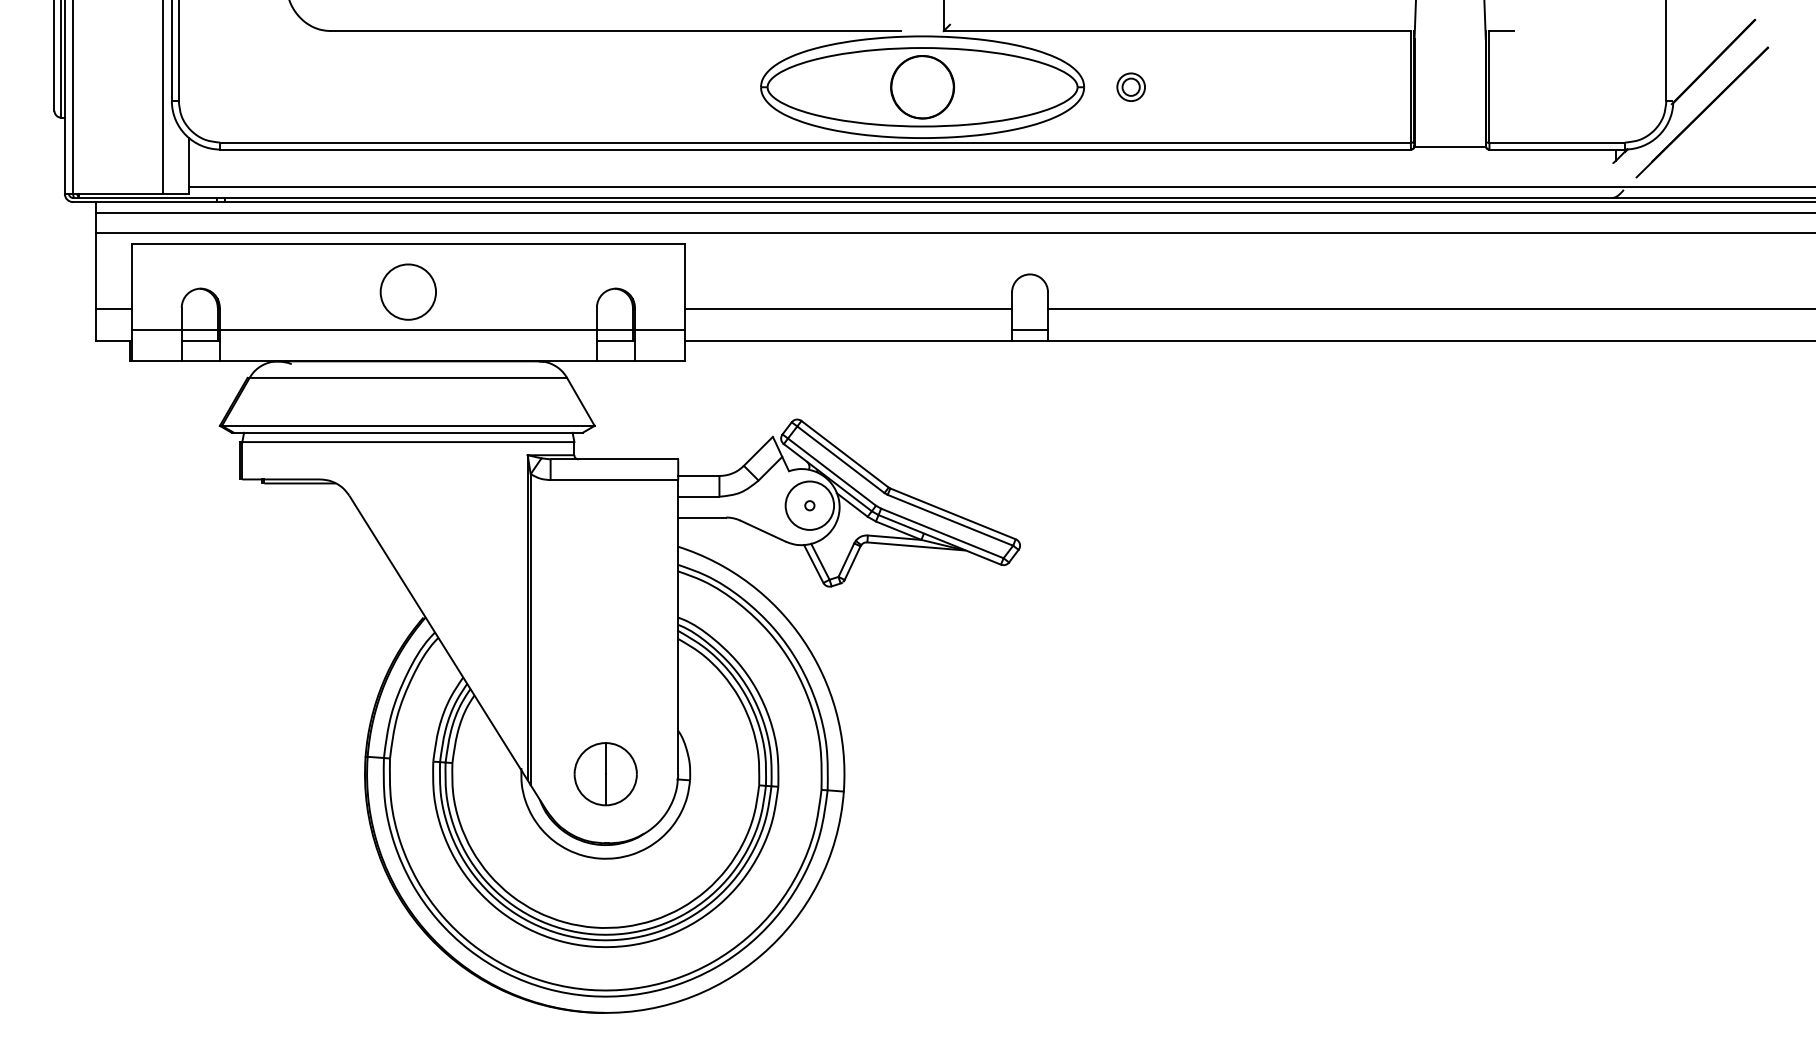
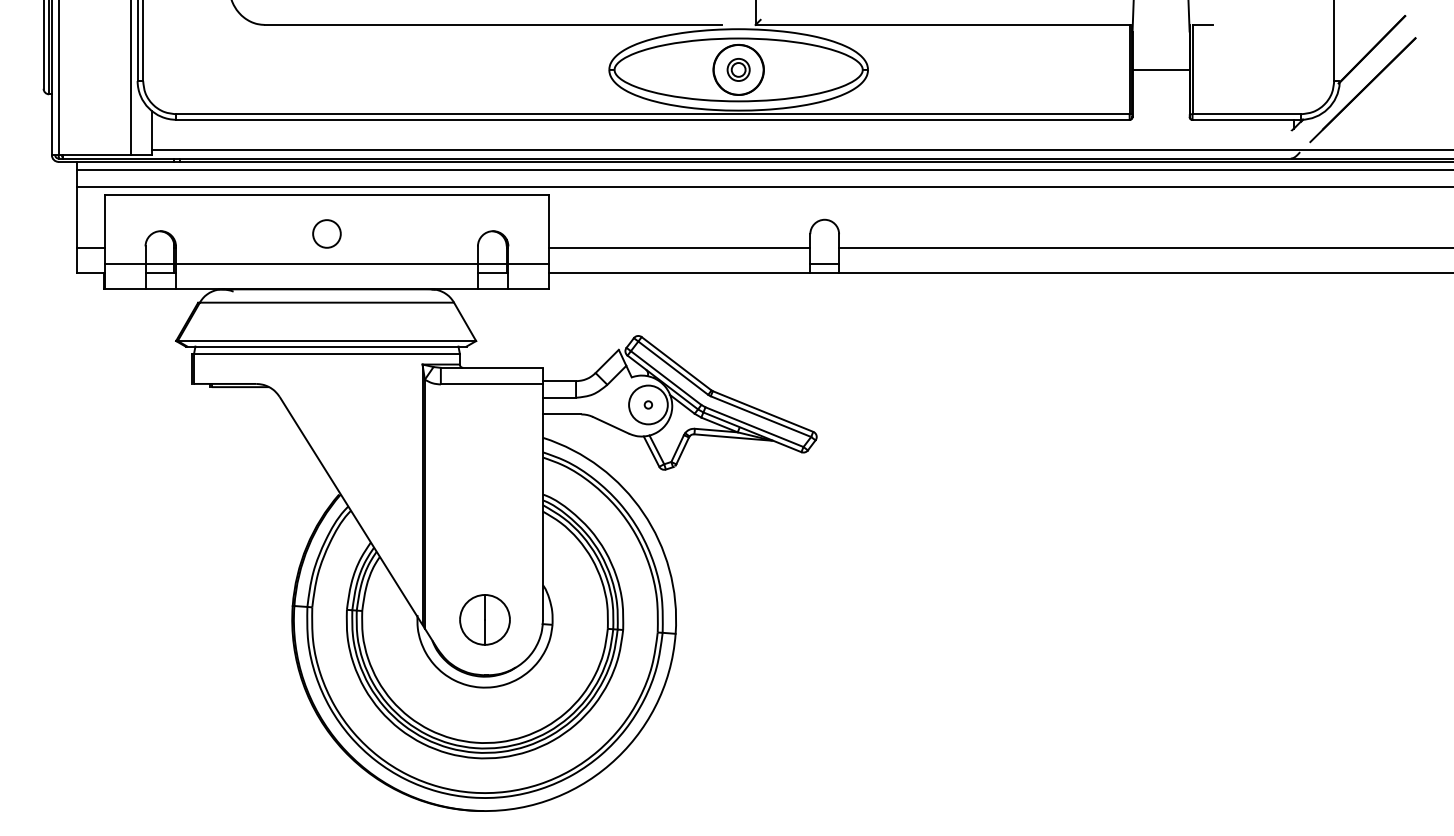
part: (1130, 86) -> (738, 69), moved
line: (1449, 146) -> (1160, 69), moved
circle: (407, 291) -> (326, 233), size x0.62

